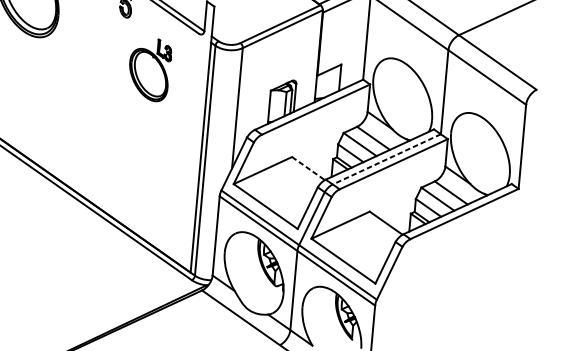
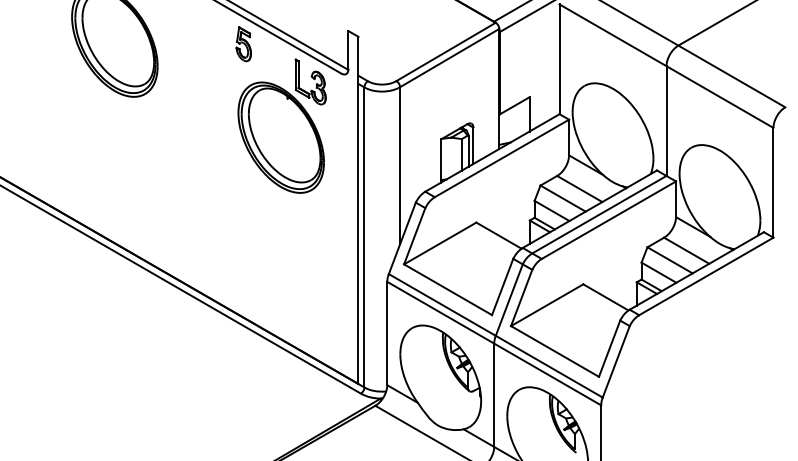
part: (149, 69) -> (281, 125), size x1.67
line: (386, 159) -> (599, 214), dashed -> solid
line: (308, 168) -> (499, 235), dashed -> solid

